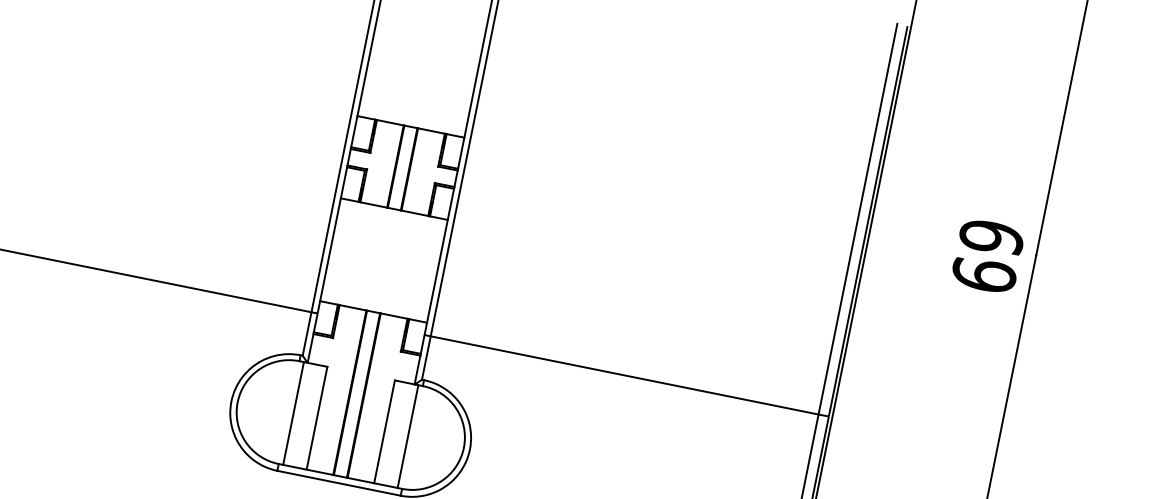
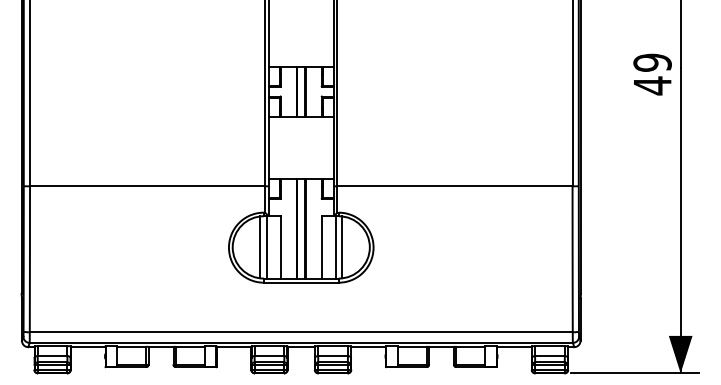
text: (983, 274) -> (652, 85), 69 -> 49
line: (283, 411) -> (260, 247), added
line: (418, 438) -> (342, 247), added

